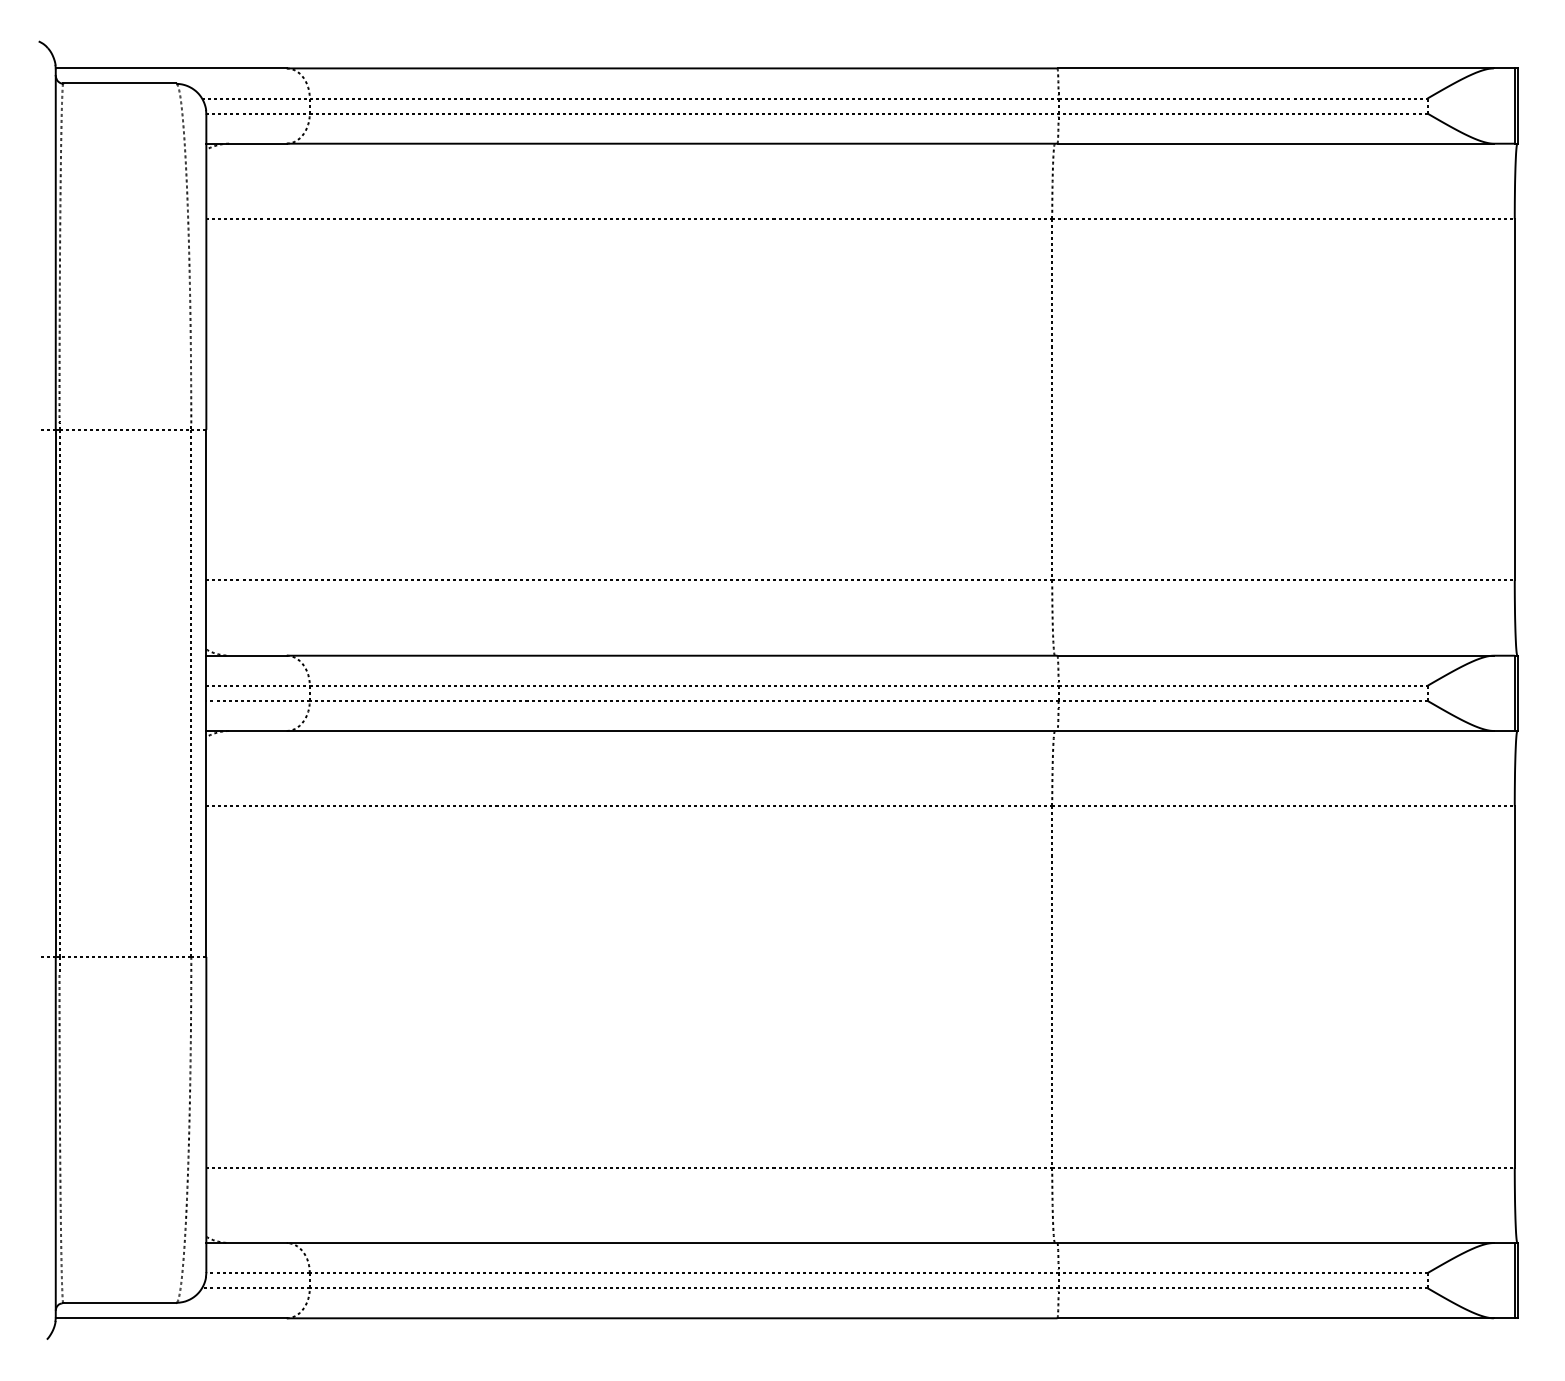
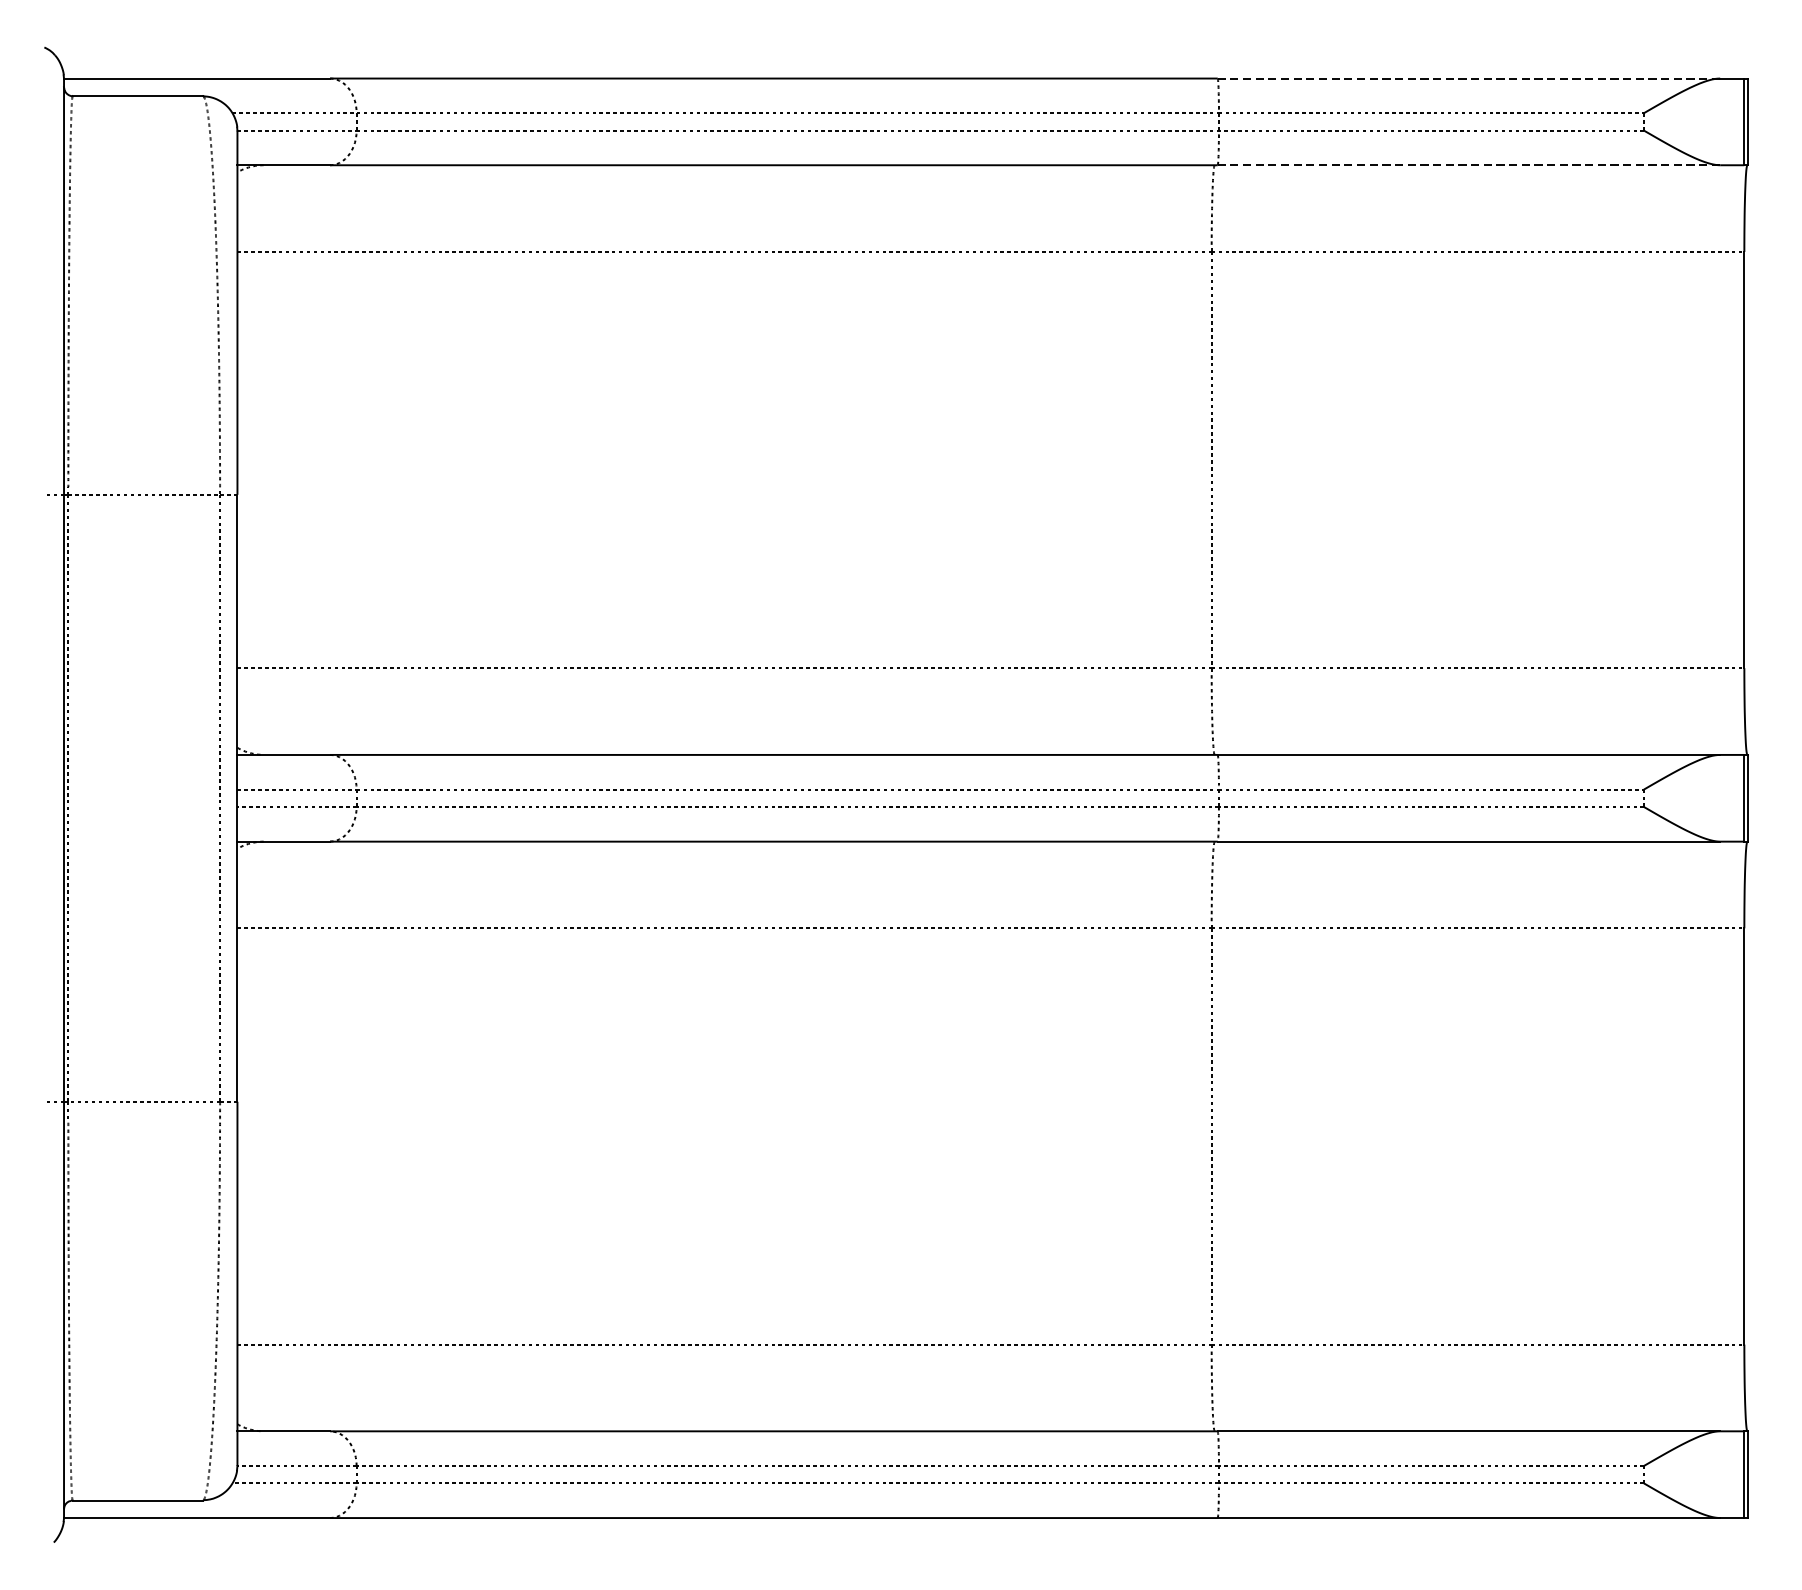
line: (1276, 68) -> (1469, 78), solid -> dashed
line: (1276, 143) -> (1469, 165), solid -> dashed

